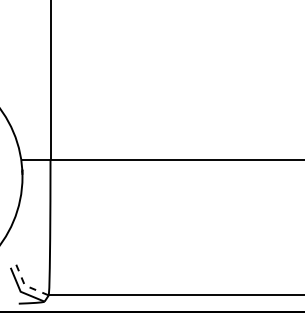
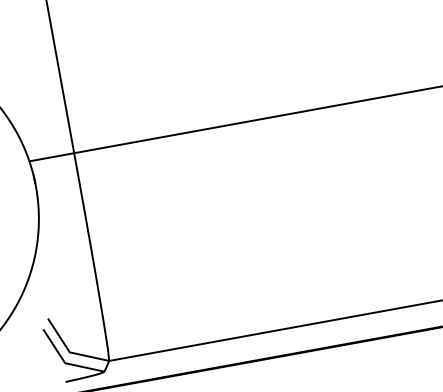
line: (24, 285) -> (69, 352), dashed -> solid

